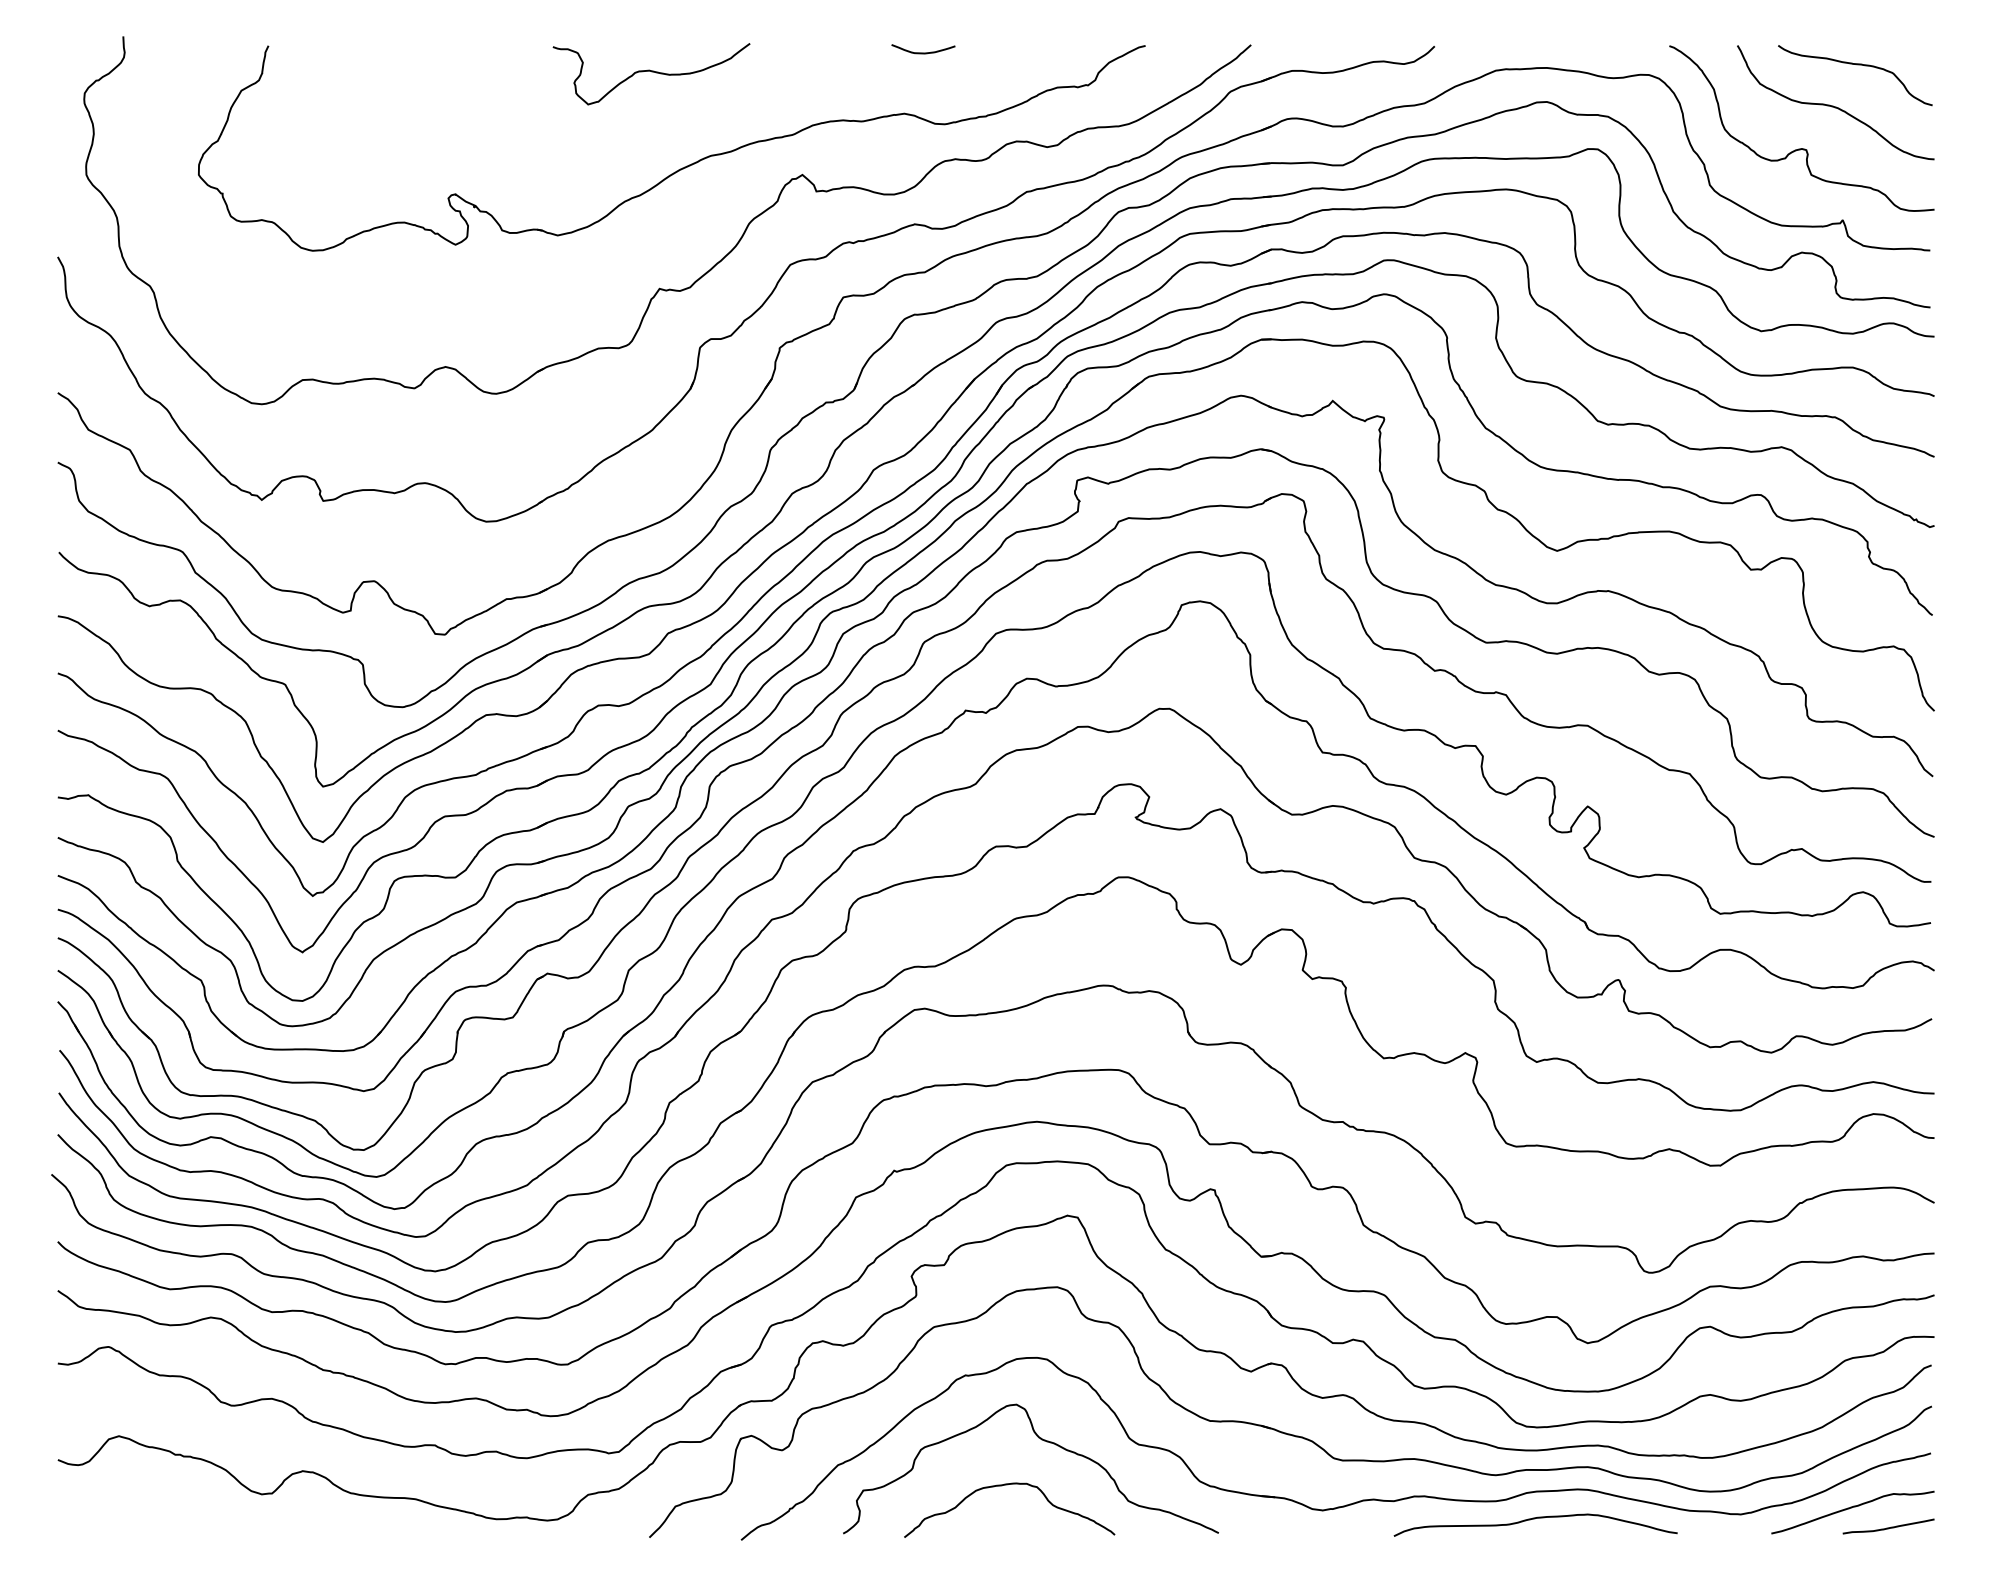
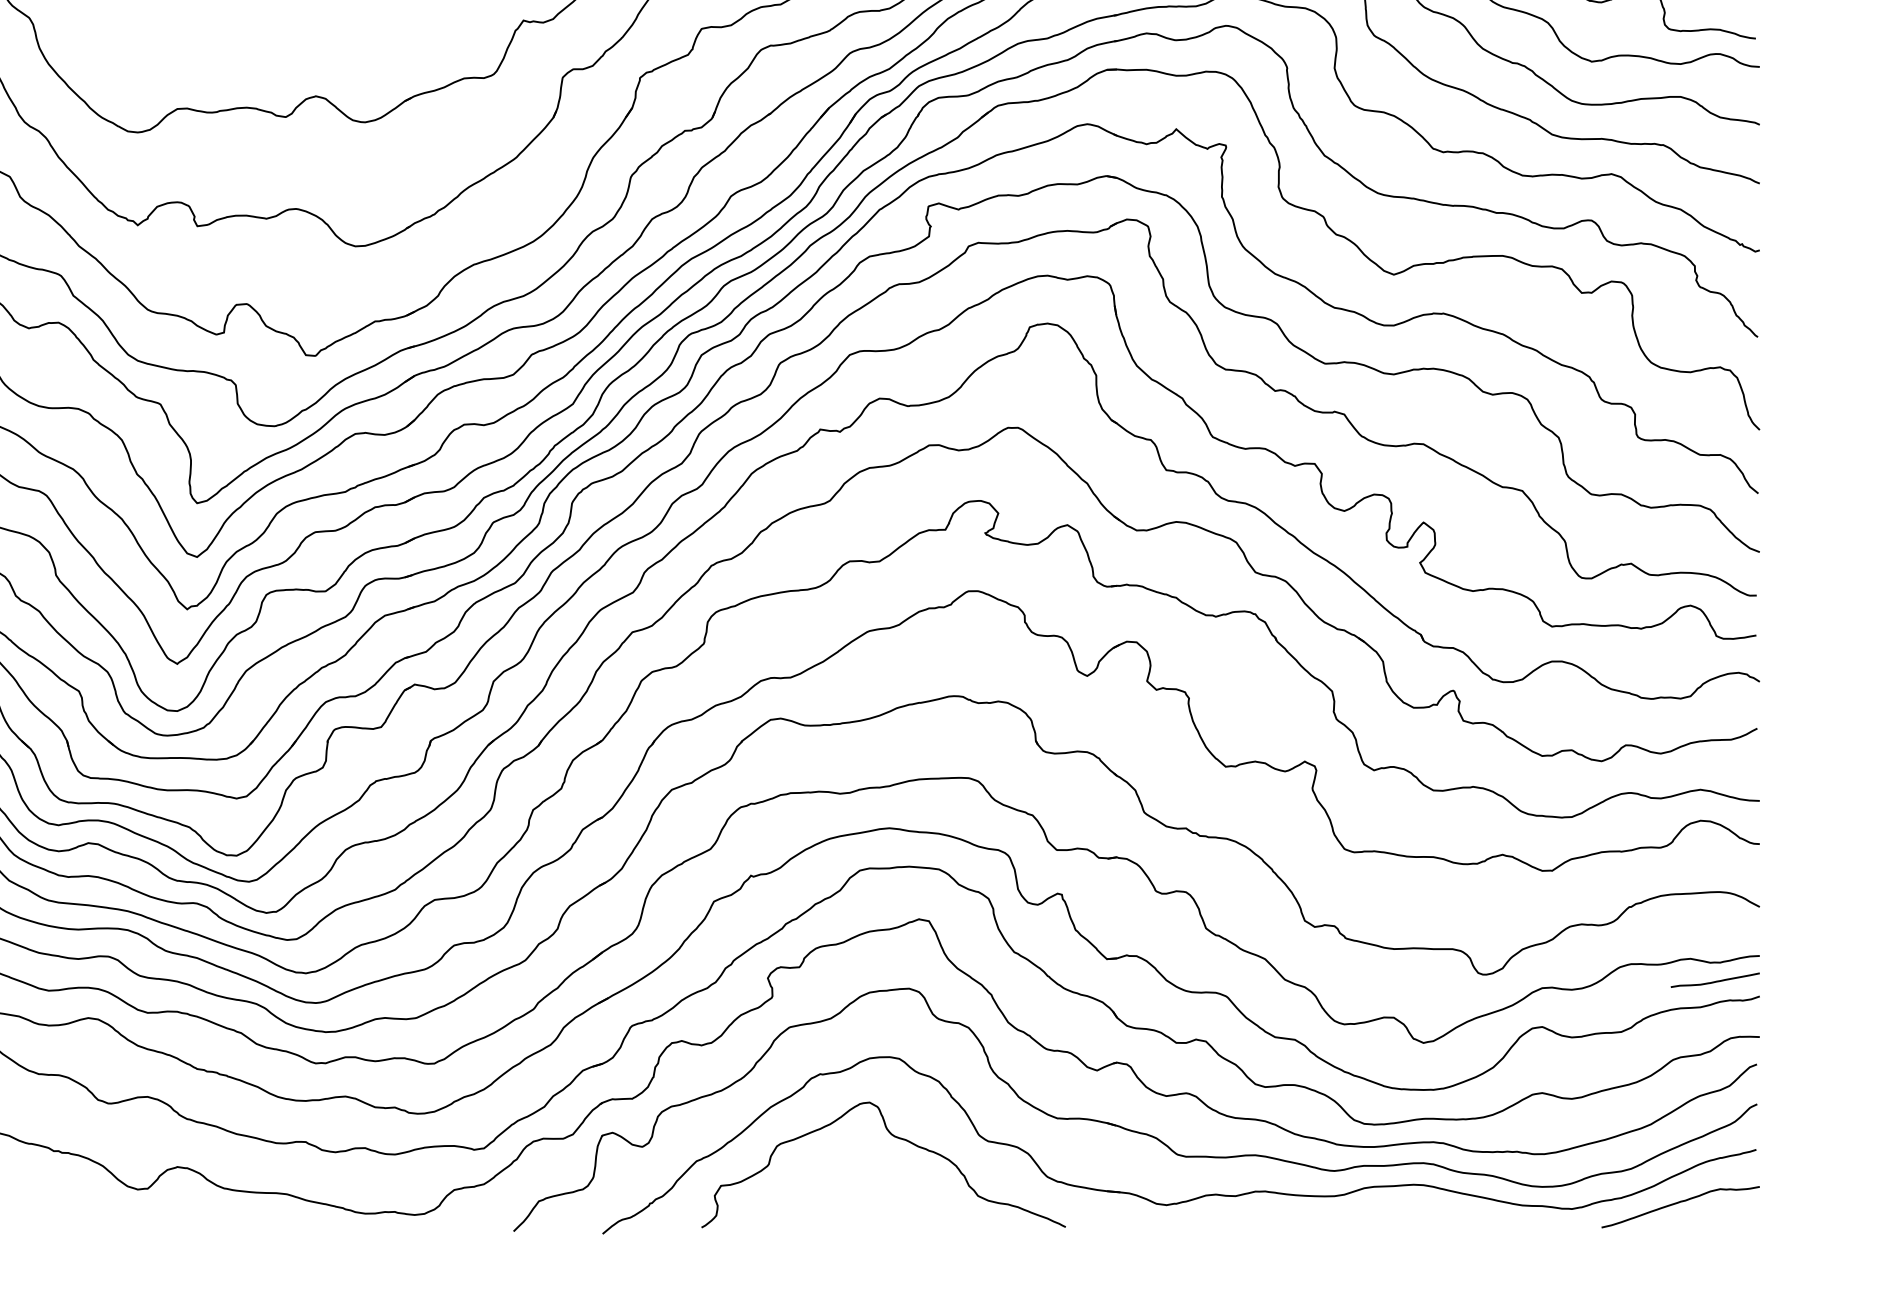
curve: (1002, 1486) -> (856, 1181), removed
curve: (1535, 1519) -> (1372, 1213), removed
curve: (1888, 1527) -> (1715, 981), moved

